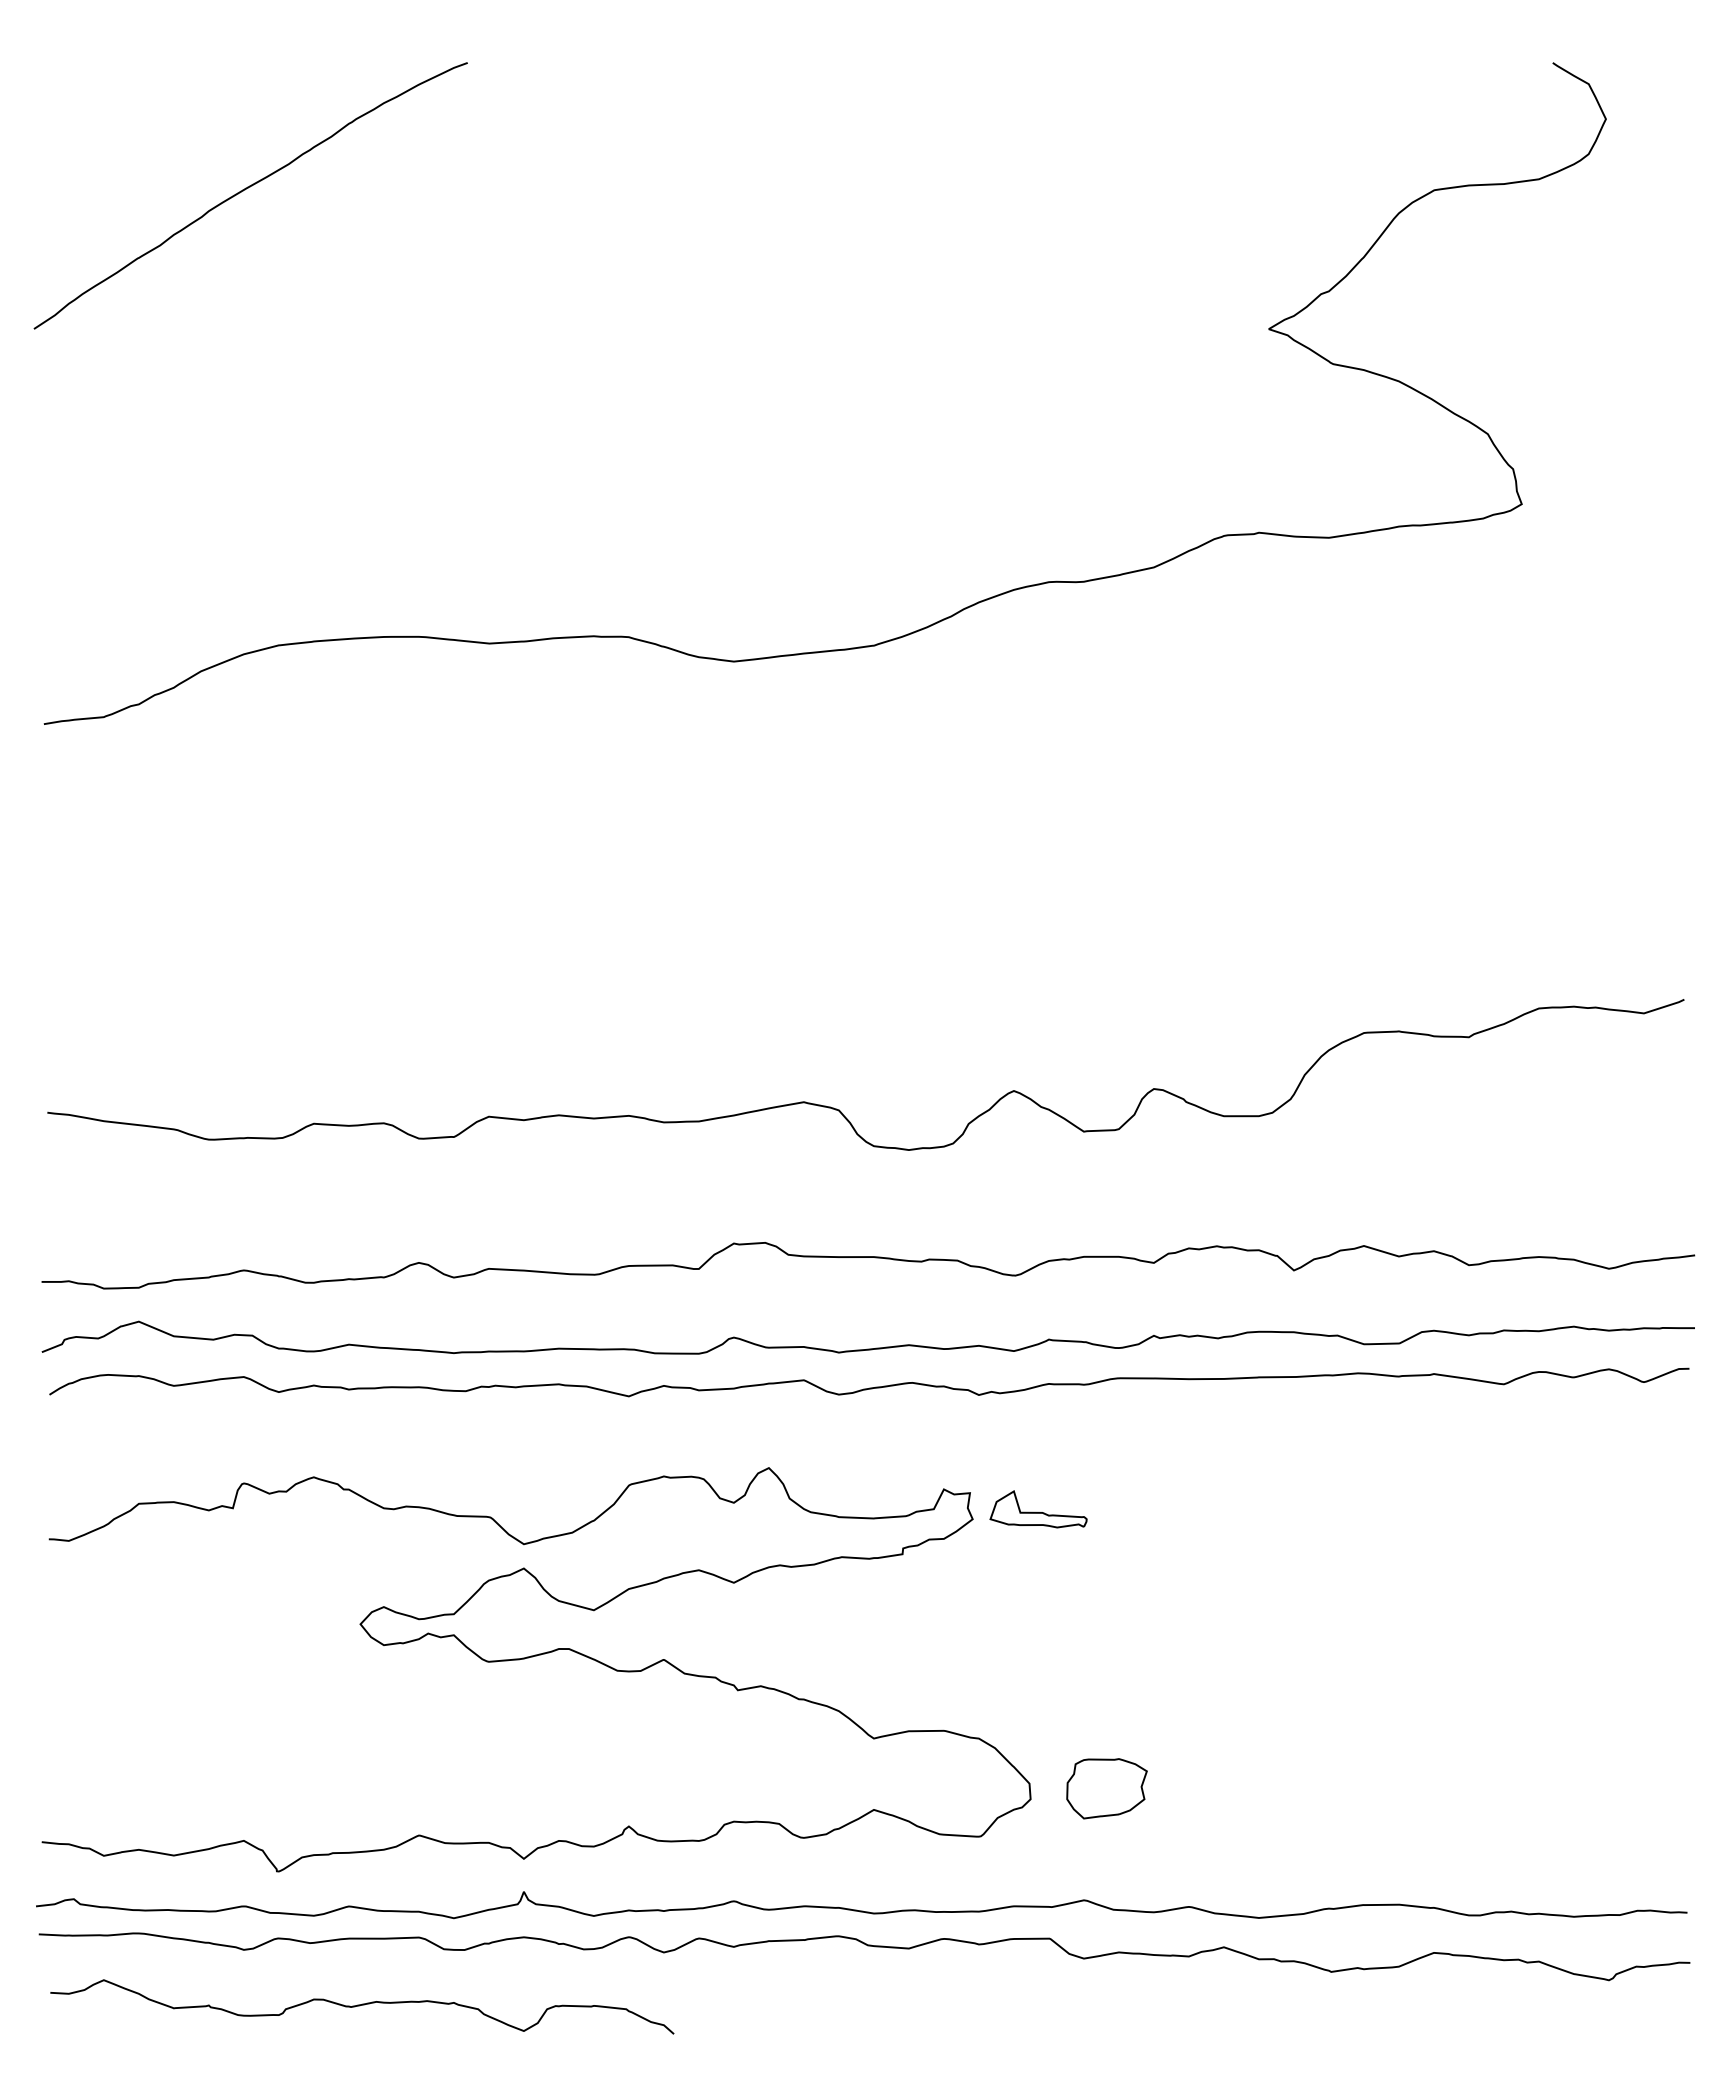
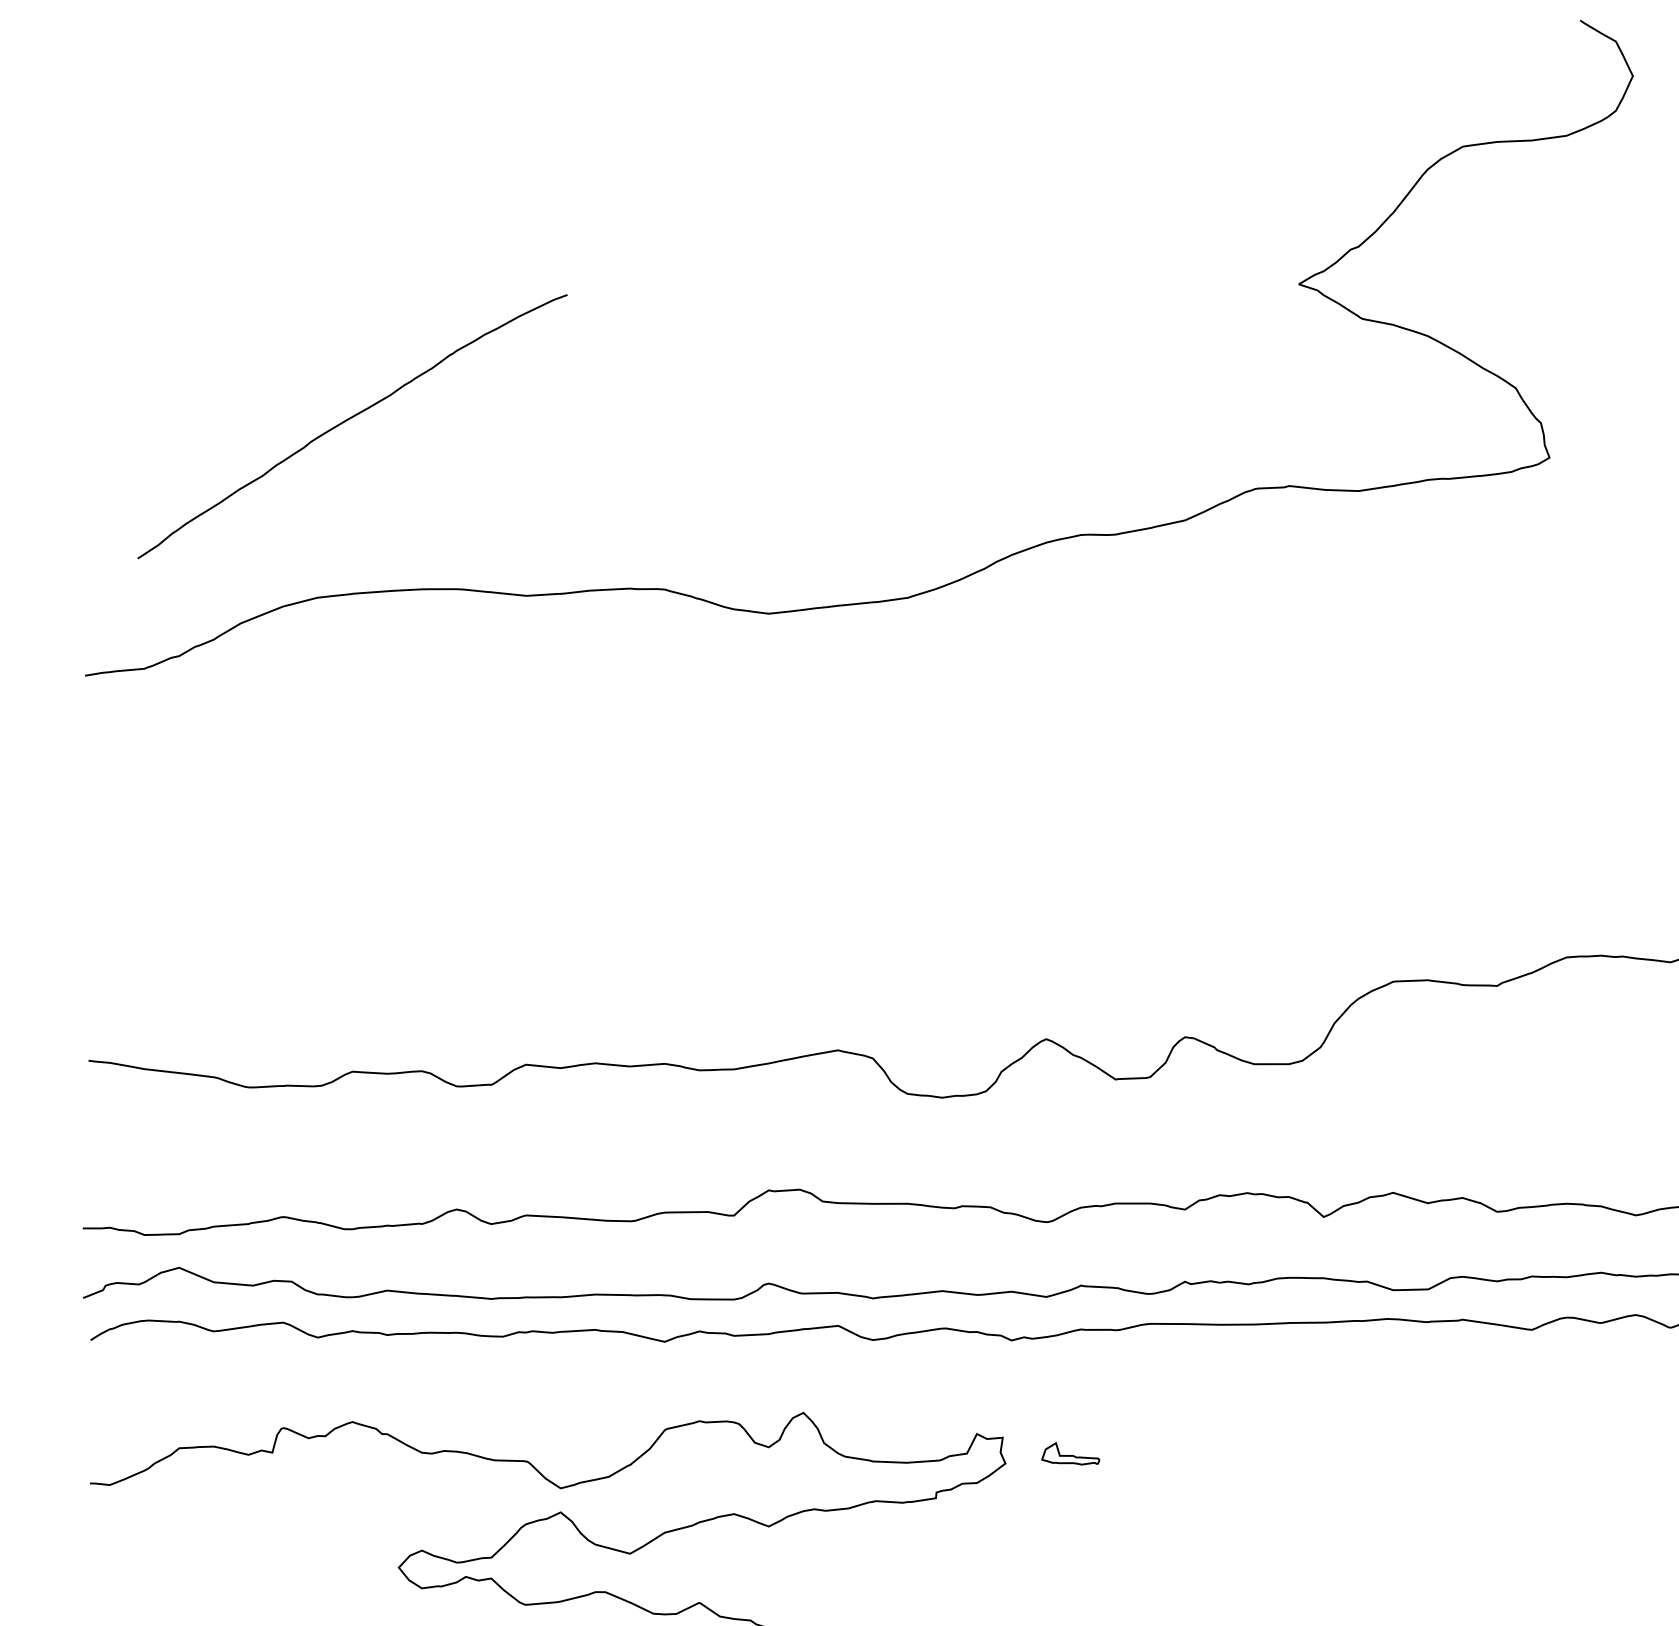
curve: (245, 190) -> (347, 421), moved
part: (1038, 1509) -> (1070, 1453), size x0.6

